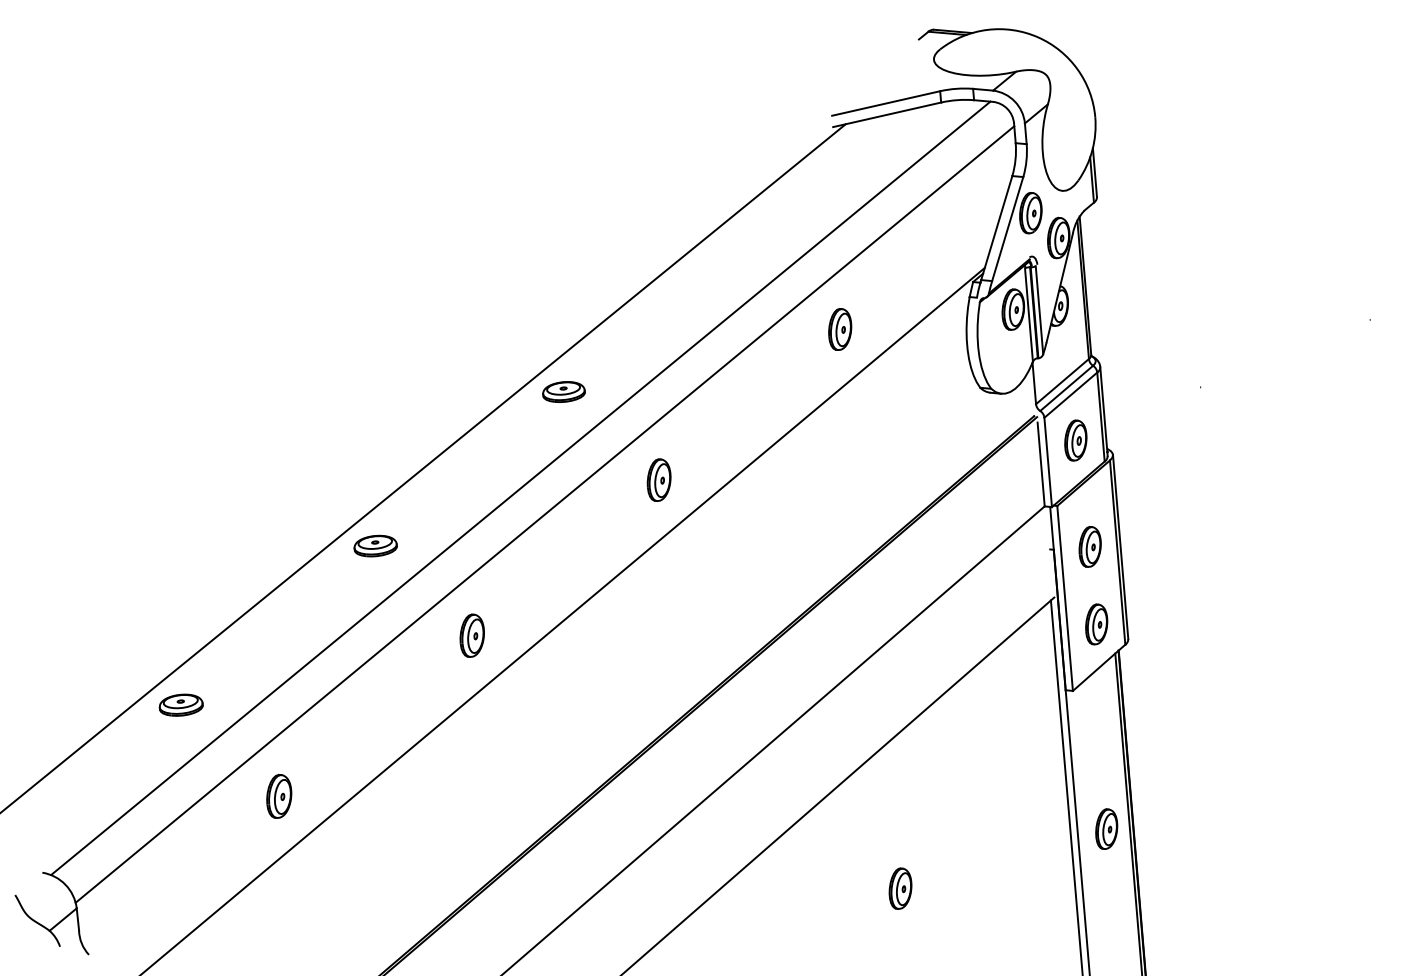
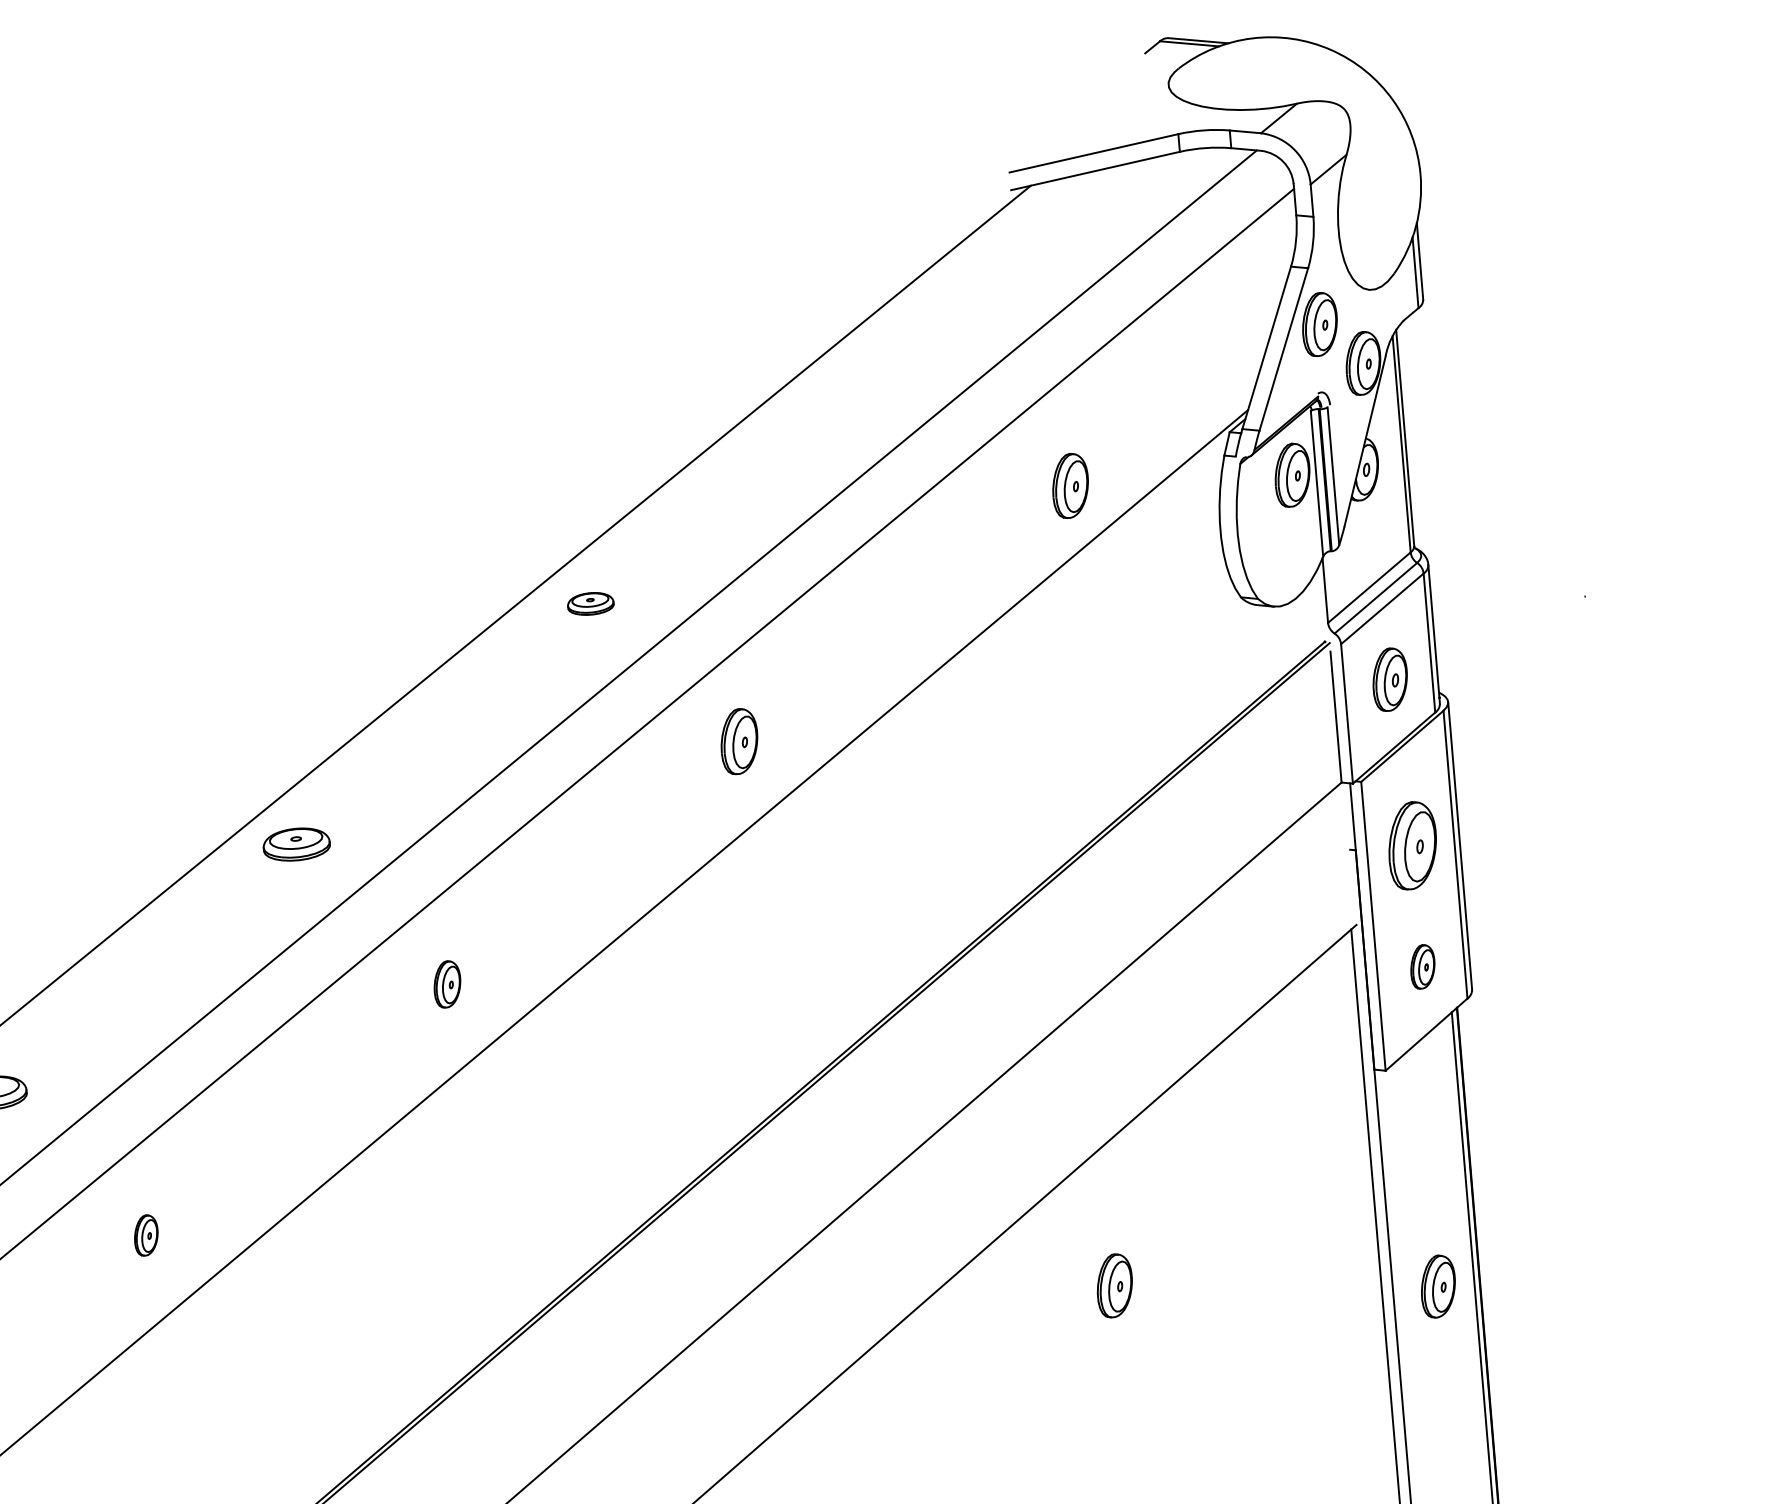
part: (840, 329) -> (1071, 485), moved
part: (563, 391) -> (590, 603), size x0.7
part: (1089, 546) -> (1411, 845), size x1.4
part: (1096, 624) -> (1422, 966), size x0.7
part: (471, 635) -> (446, 984), size x0.7
part: (279, 796) -> (146, 1235), size x0.6
part: (900, 888) -> (1114, 1285), moved

